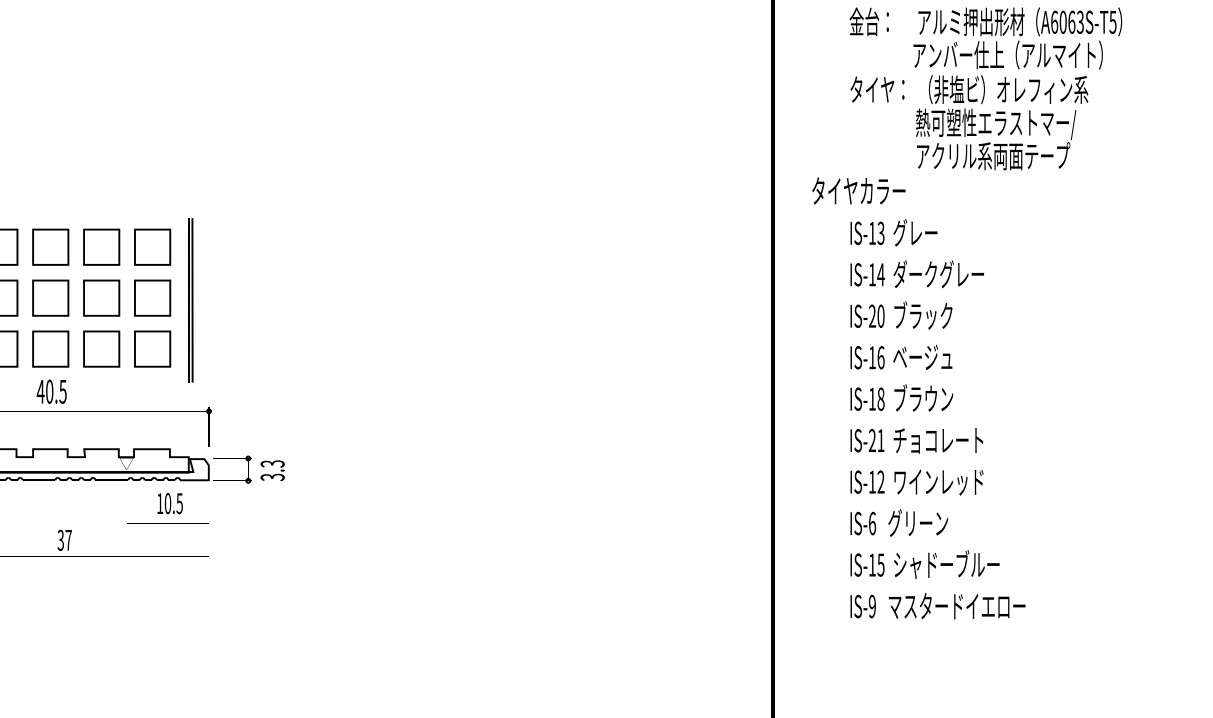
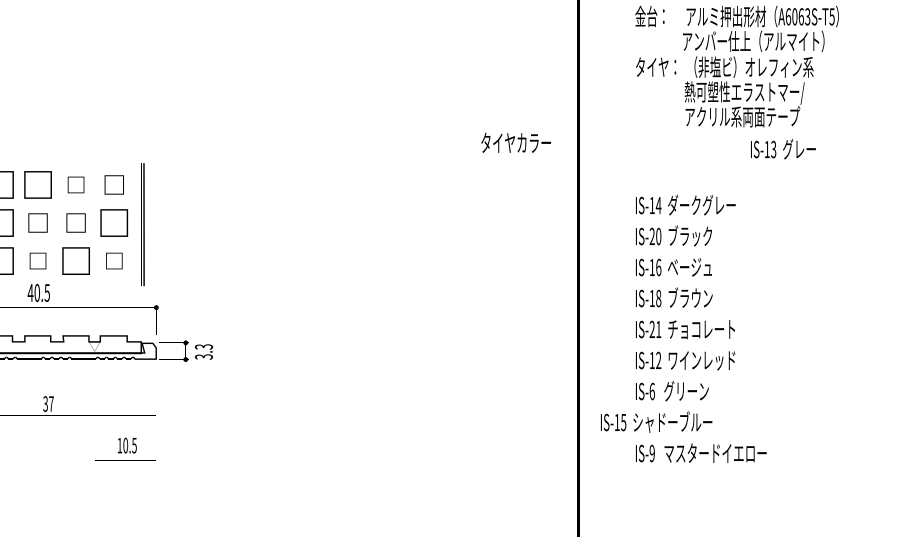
text: (858, 190) -> (515, 142), moved
text: (894, 231) -> (783, 148), moved
part: (100, 246) -> (75, 184), size x0.6
part: (152, 246) -> (114, 184), size x0.7
part: (49, 297) -> (37, 222), size x0.7
part: (100, 297) -> (75, 222), size x0.7
part: (49, 348) -> (37, 260), size x0.6
part: (152, 348) -> (114, 260), size x0.6
text: (167, 507) -> (125, 448), moved
text: (924, 563) -> (656, 421), moved

